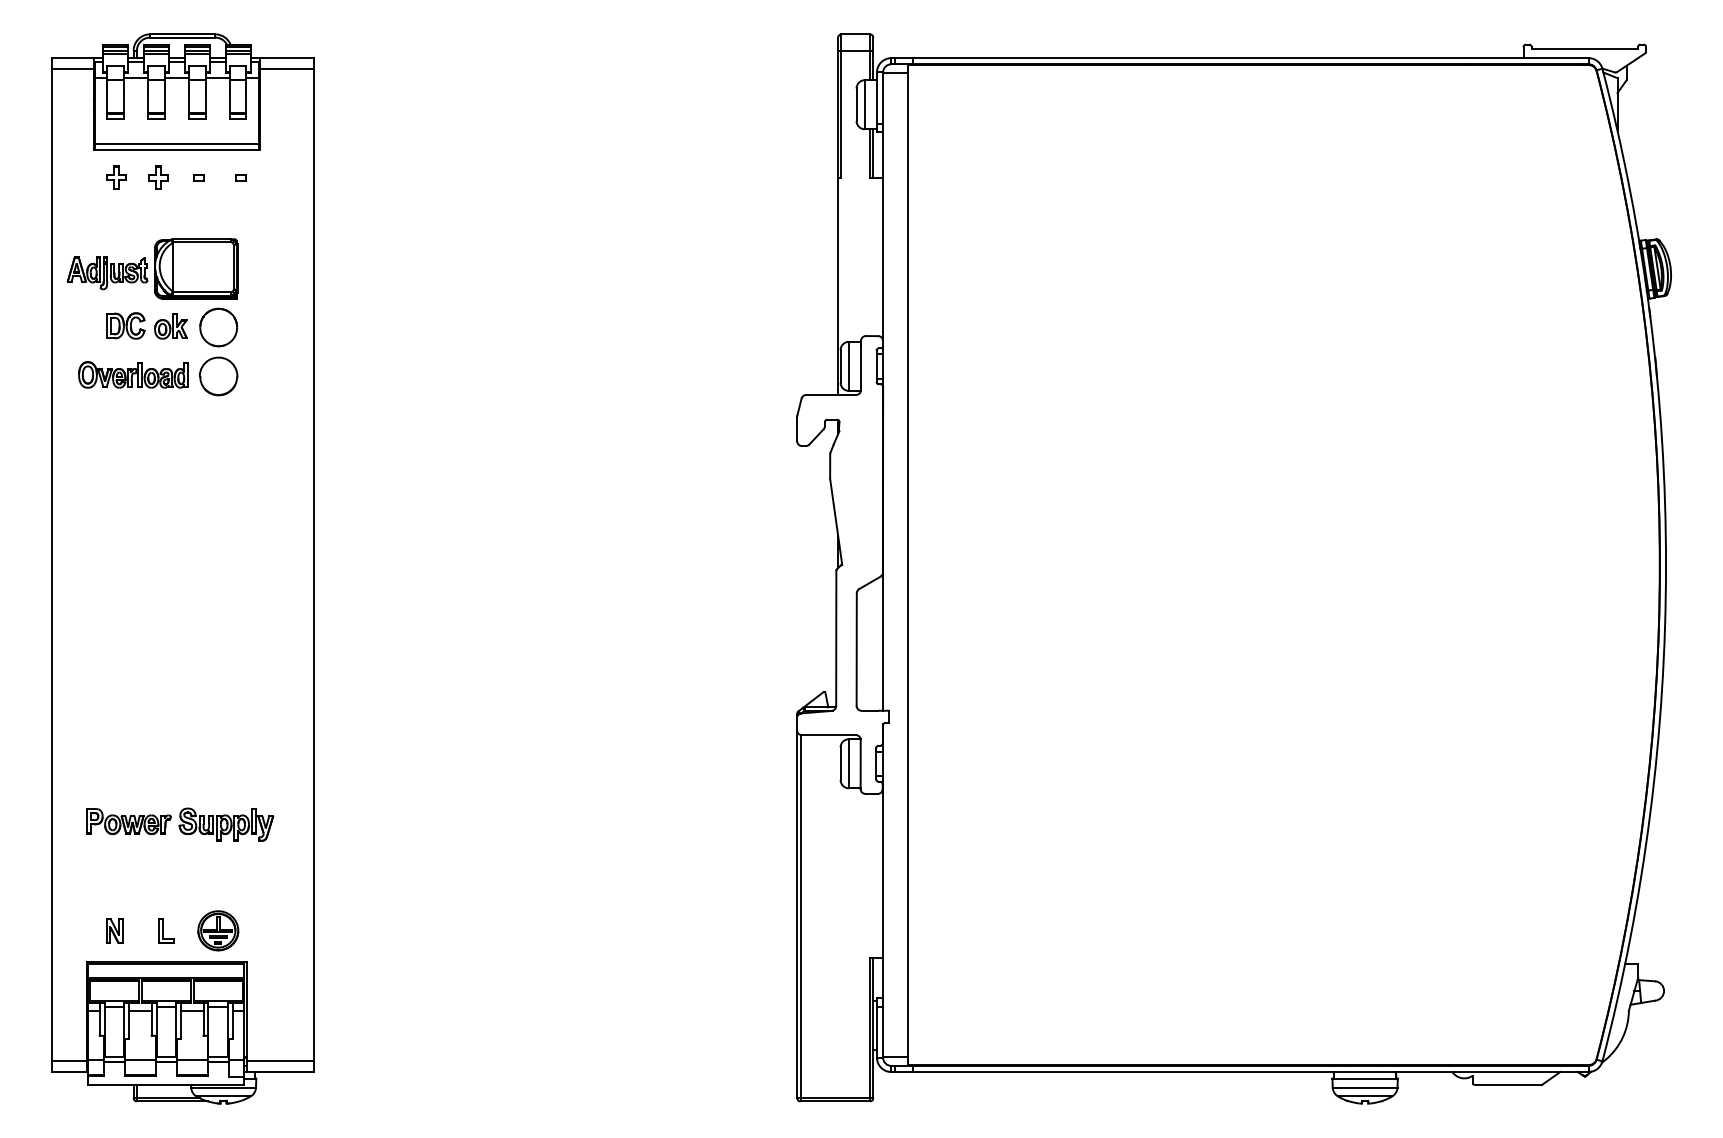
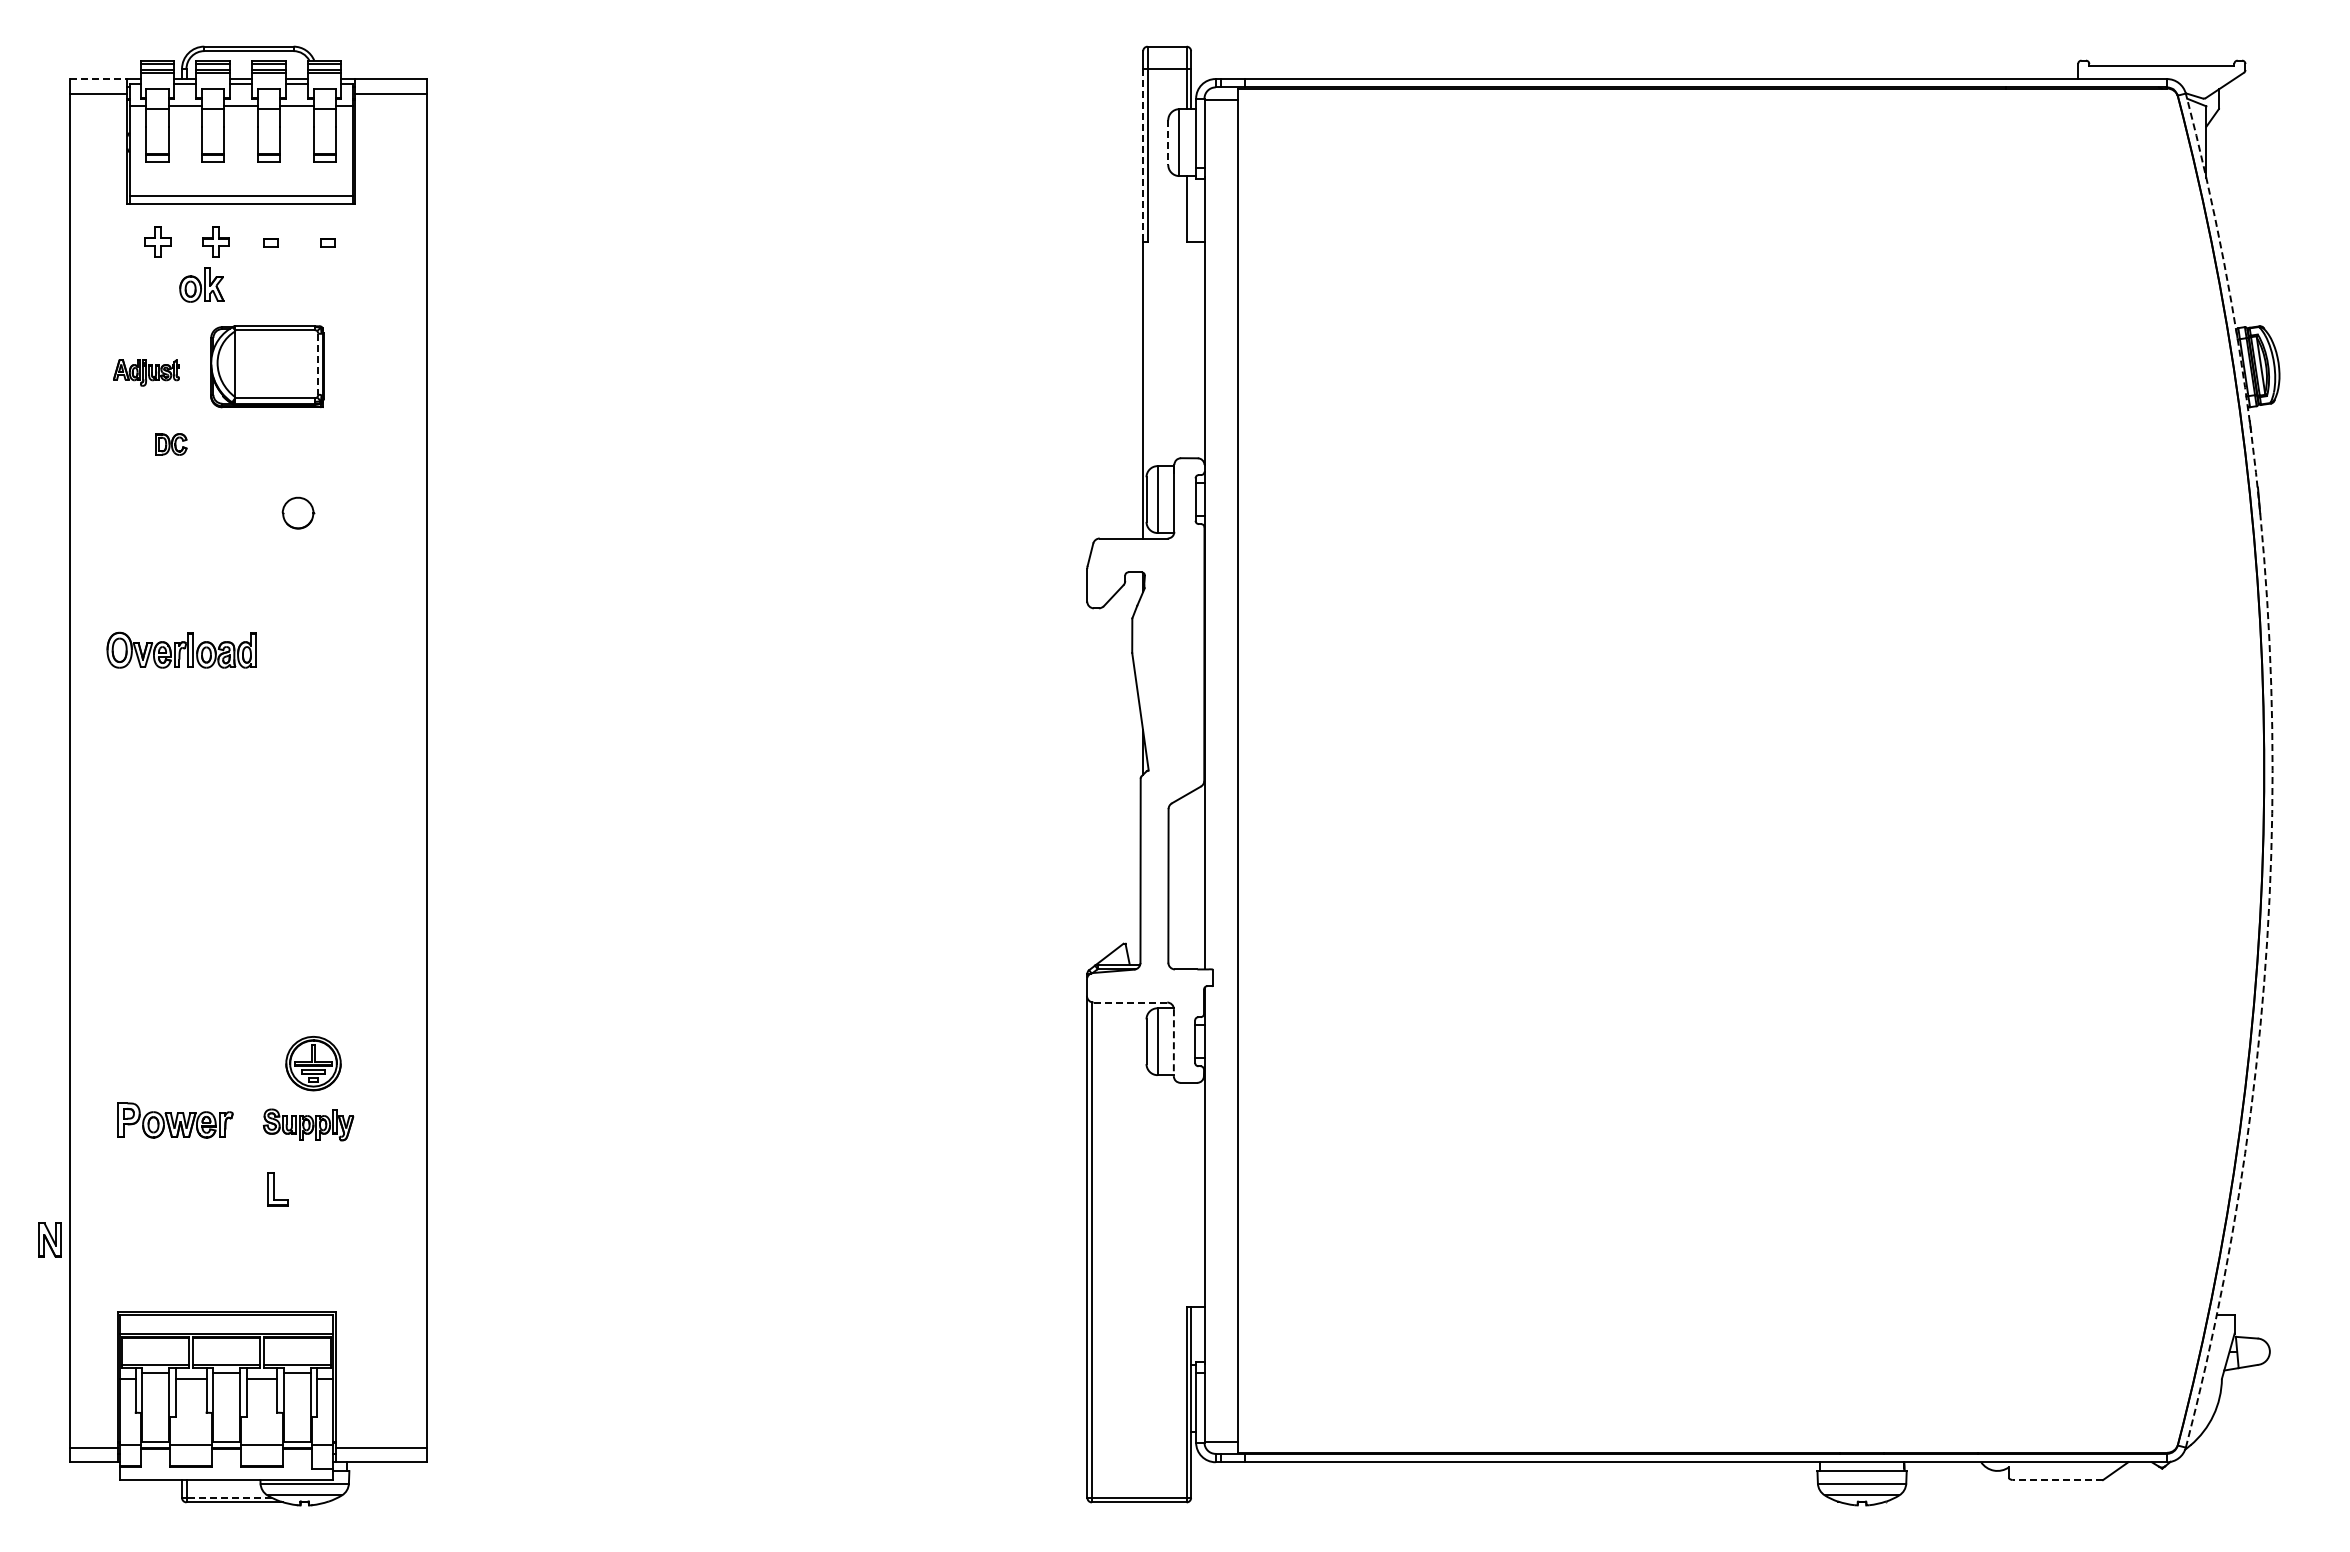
line: (73, 58) -> (99, 79), solid -> dashed
line: (856, 105) -> (1168, 143), solid -> dashed
line: (838, 114) -> (1143, 155), solid -> dashed
line: (873, 153) -> (1191, 208), removed
line: (233, 267) -> (318, 364), solid -> dashed
part: (107, 273) -> (146, 372), size x0.6
part: (125, 326) -> (170, 444), size x0.6
part: (170, 326) -> (201, 284), moved
part: (219, 327) -> (298, 446), removed
part: (133, 374) -> (181, 649), moved
part: (219, 375) -> (298, 512), size x0.6
arc: (1665, 564) -> (2272, 770), solid -> dashed
line: (828, 735) -> (1130, 1002), solid -> dashed
line: (860, 765) -> (1173, 1043), solid -> dashed
part: (226, 824) -> (308, 1124), size x0.7
part: (114, 930) -> (49, 1239), moved
part: (218, 930) -> (313, 1063), moved
part: (166, 931) -> (277, 1189), moved
line: (1508, 1085) -> (2057, 1480), solid -> dashed
line: (168, 1097) -> (229, 1497), solid -> dashed

